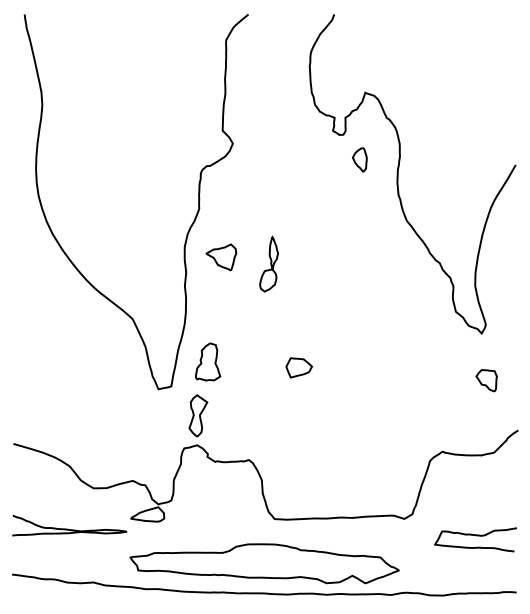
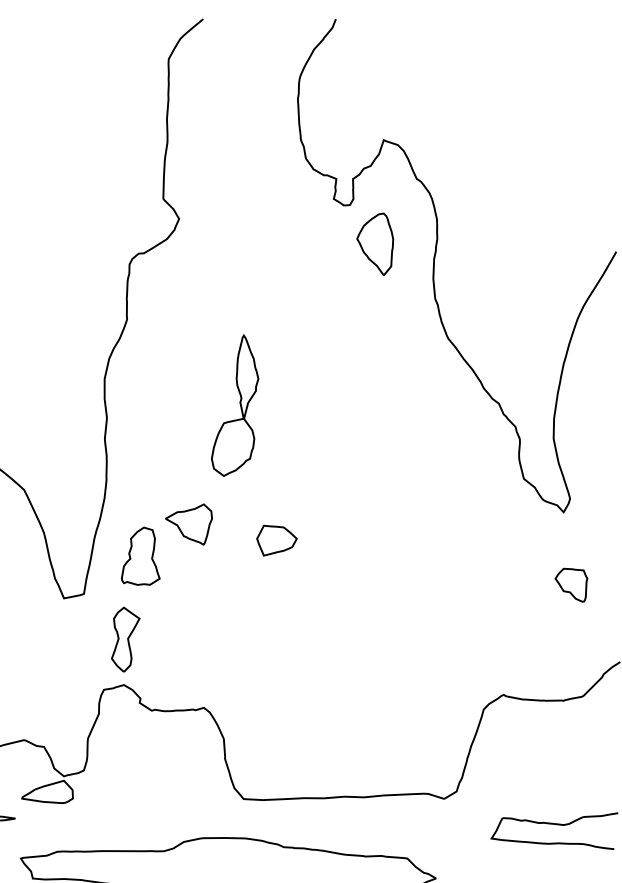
part: (359, 159) -> (374, 243), size x1.67
part: (221, 257) -> (189, 524), moved
part: (268, 263) -> (234, 404), size x1.67
part: (298, 367) -> (275, 540), moved

